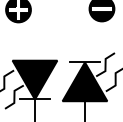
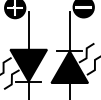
line: (34, 37) -> (28, 30), added
line: (84, 38) -> (69, 31), added

